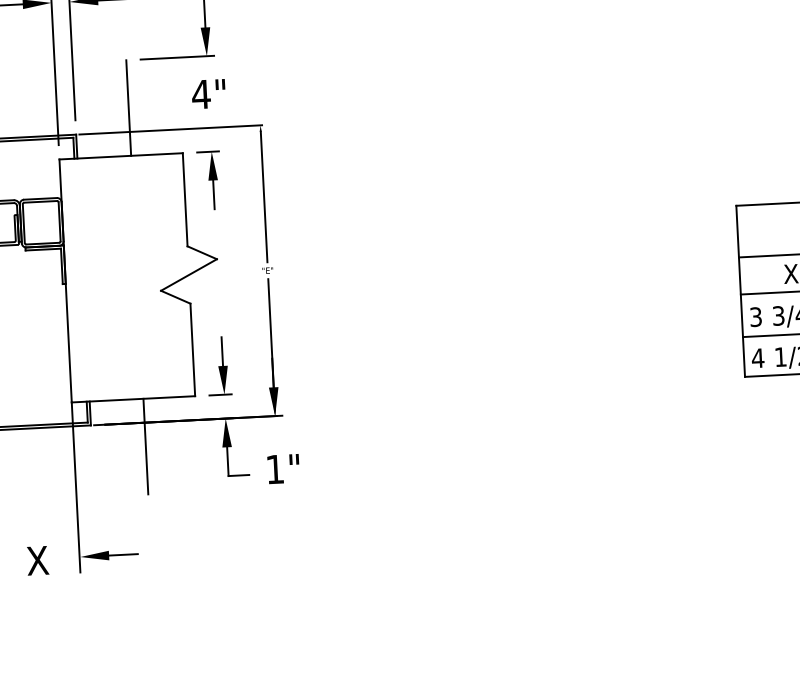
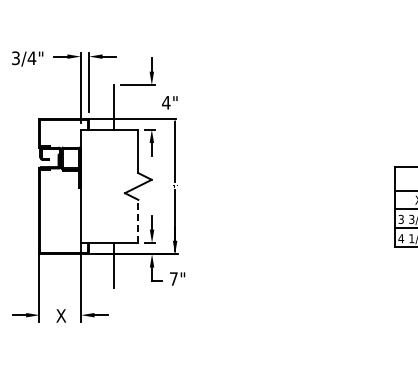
text: (208, 93) -> (169, 102), moved
line: (193, 349) -> (138, 221), solid -> dashed
text: (274, 468) -> (173, 278), 1" -> 7"

